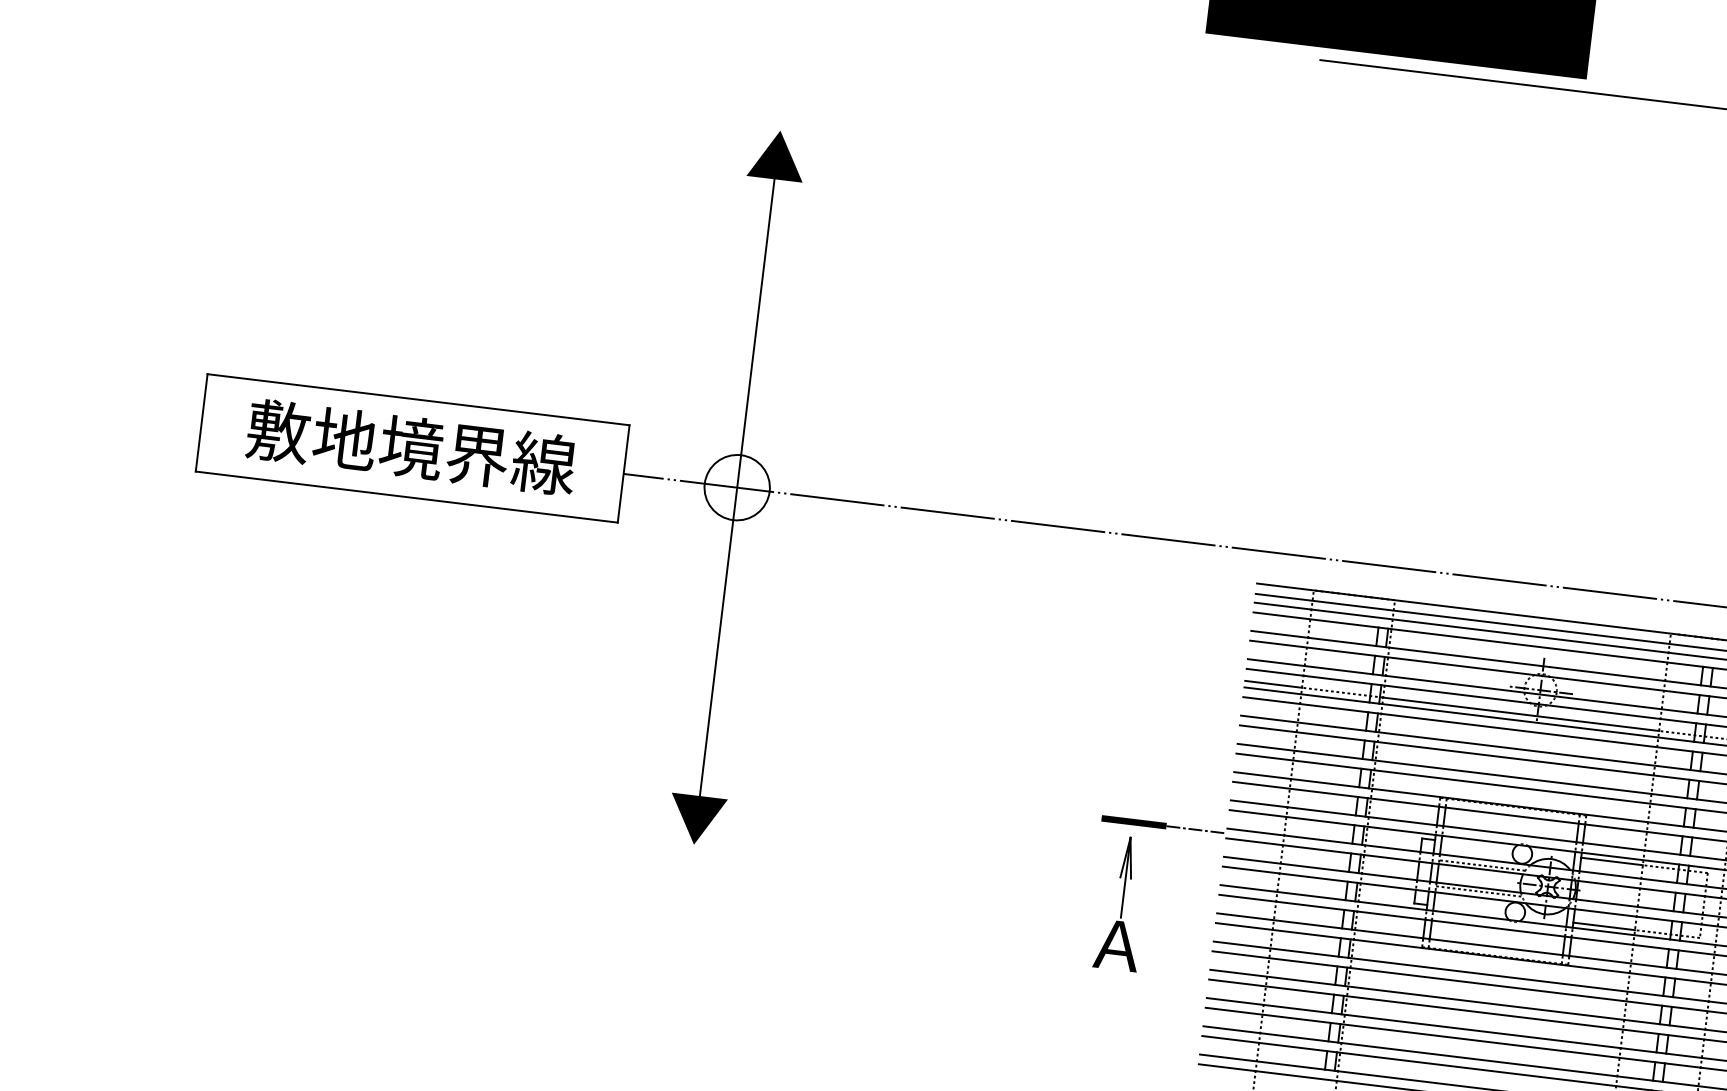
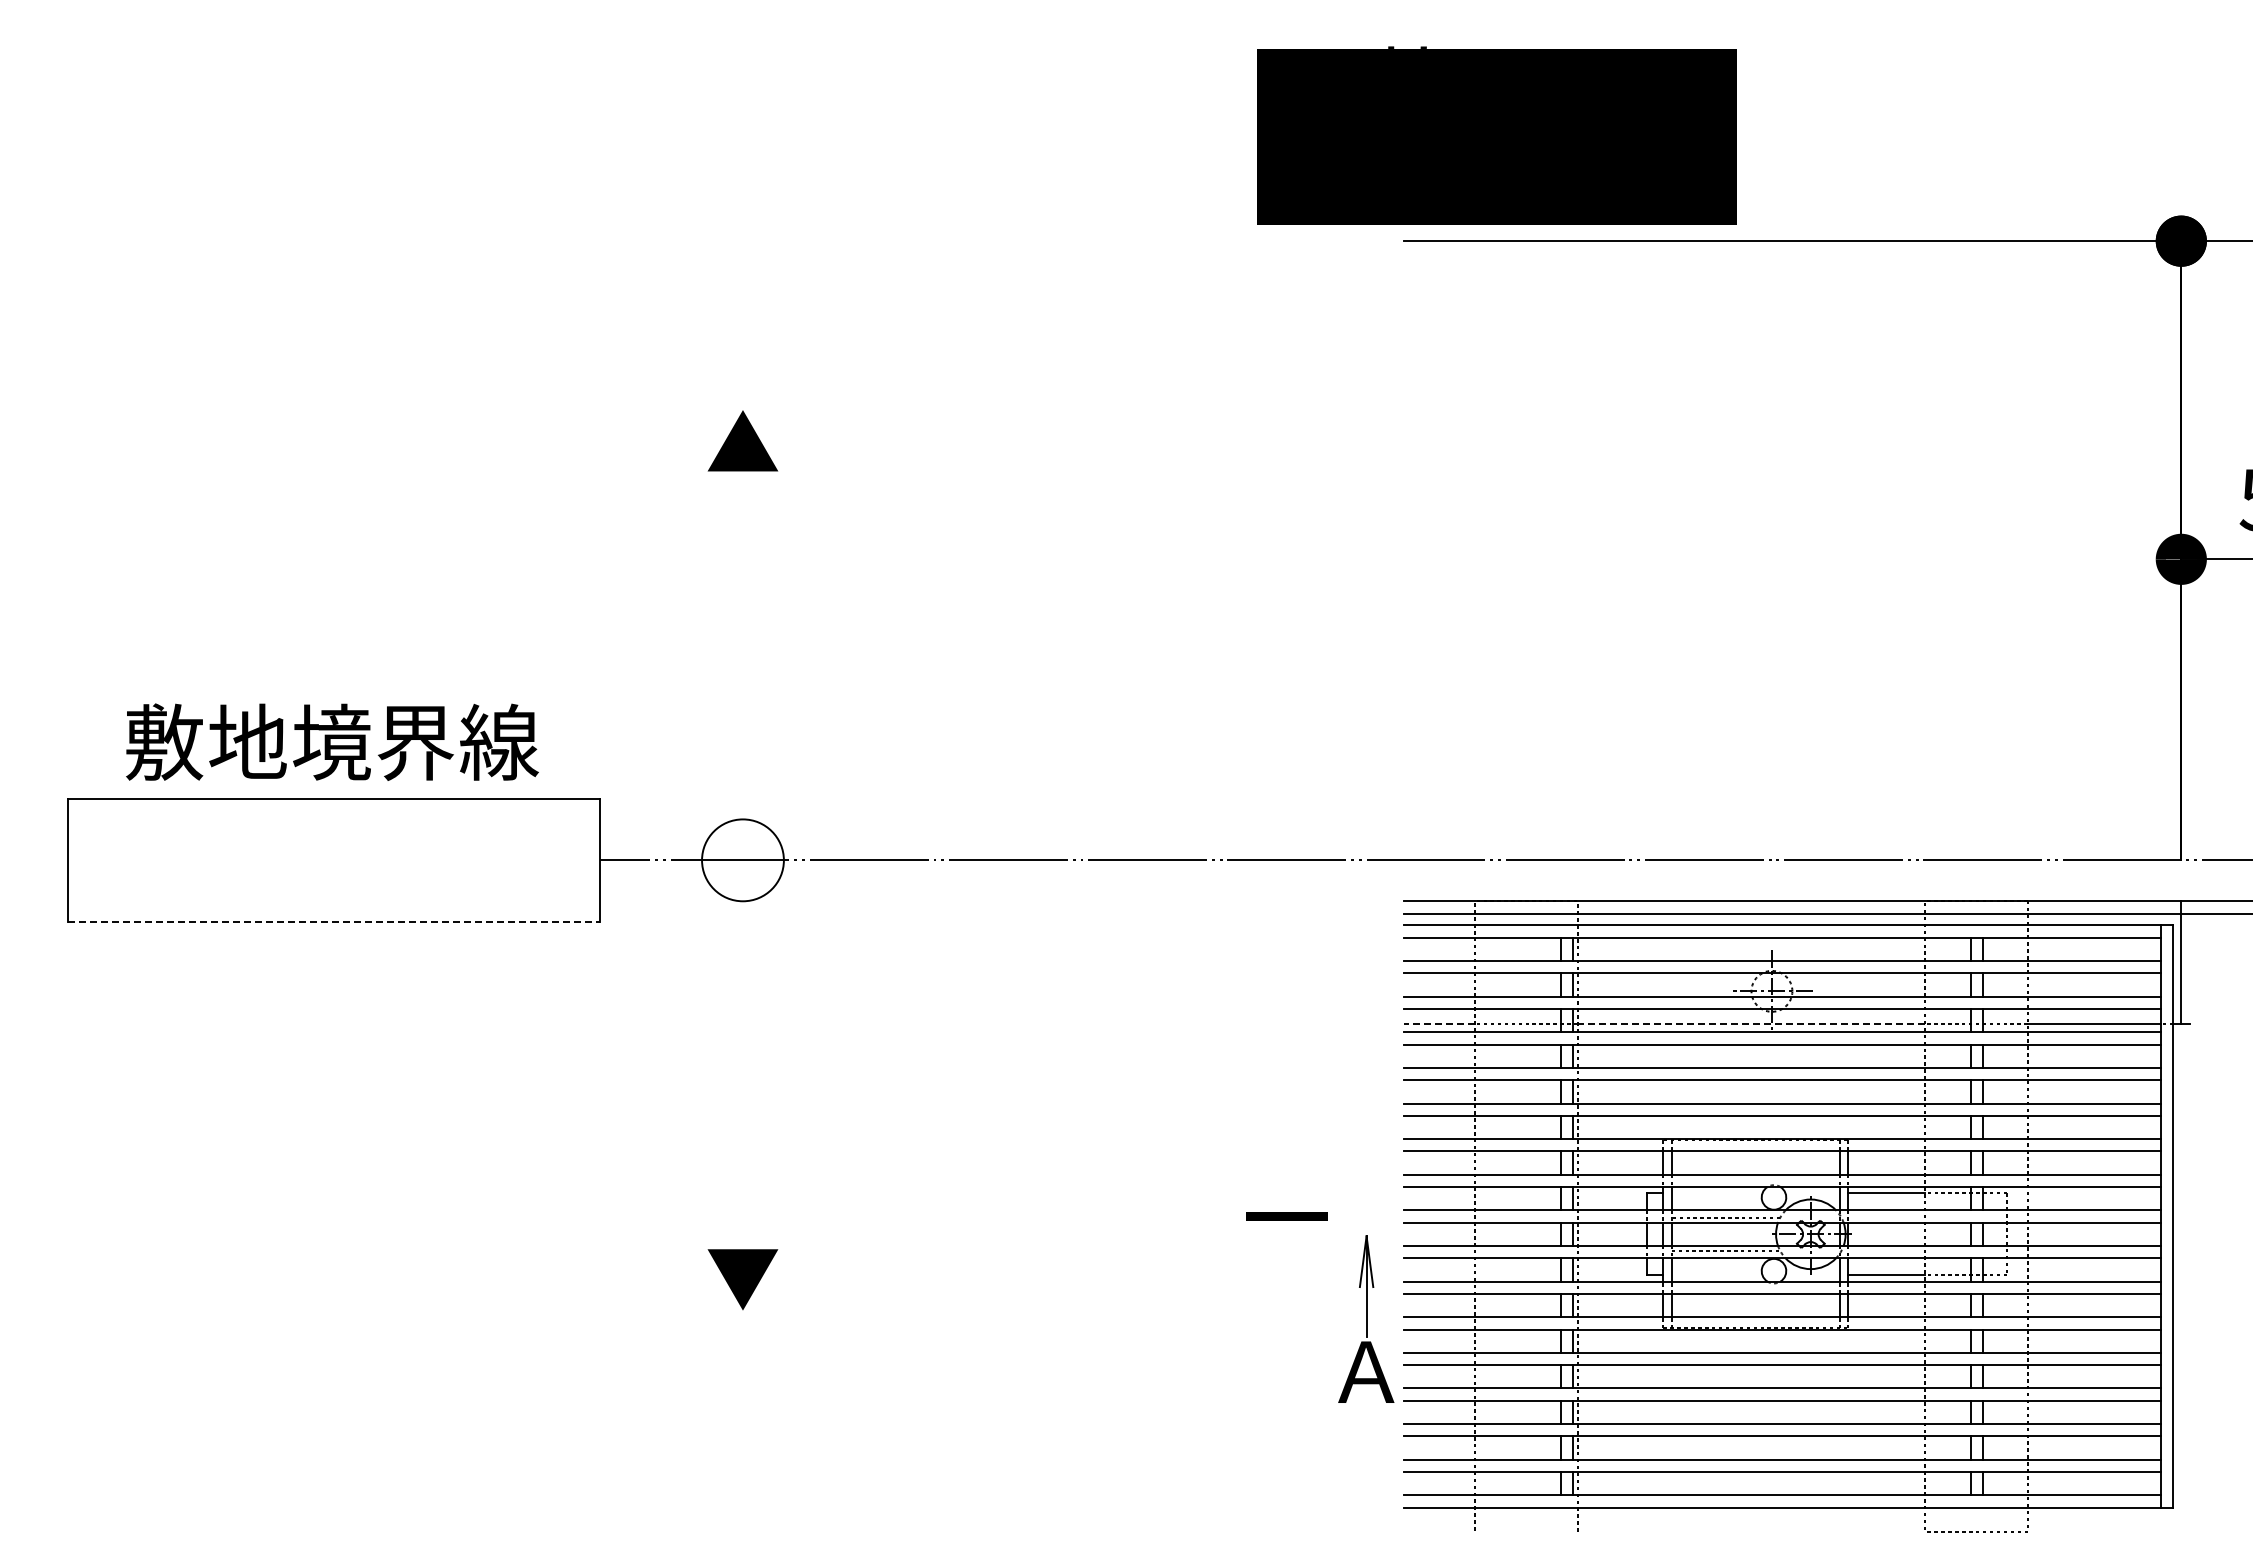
text: (411, 446) -> (332, 741), moved
line: (736, 486) -> (742, 859), removed
line: (407, 496) -> (334, 921), solid -> dashed
line: (1273, 684) -> (1439, 1024), solid -> dashed
line: (1521, 714) -> (1751, 1024), solid -> dashed
line: (1196, 829) -> (1365, 1216), removed
part: (1122, 902) -> (1366, 1318), moved

